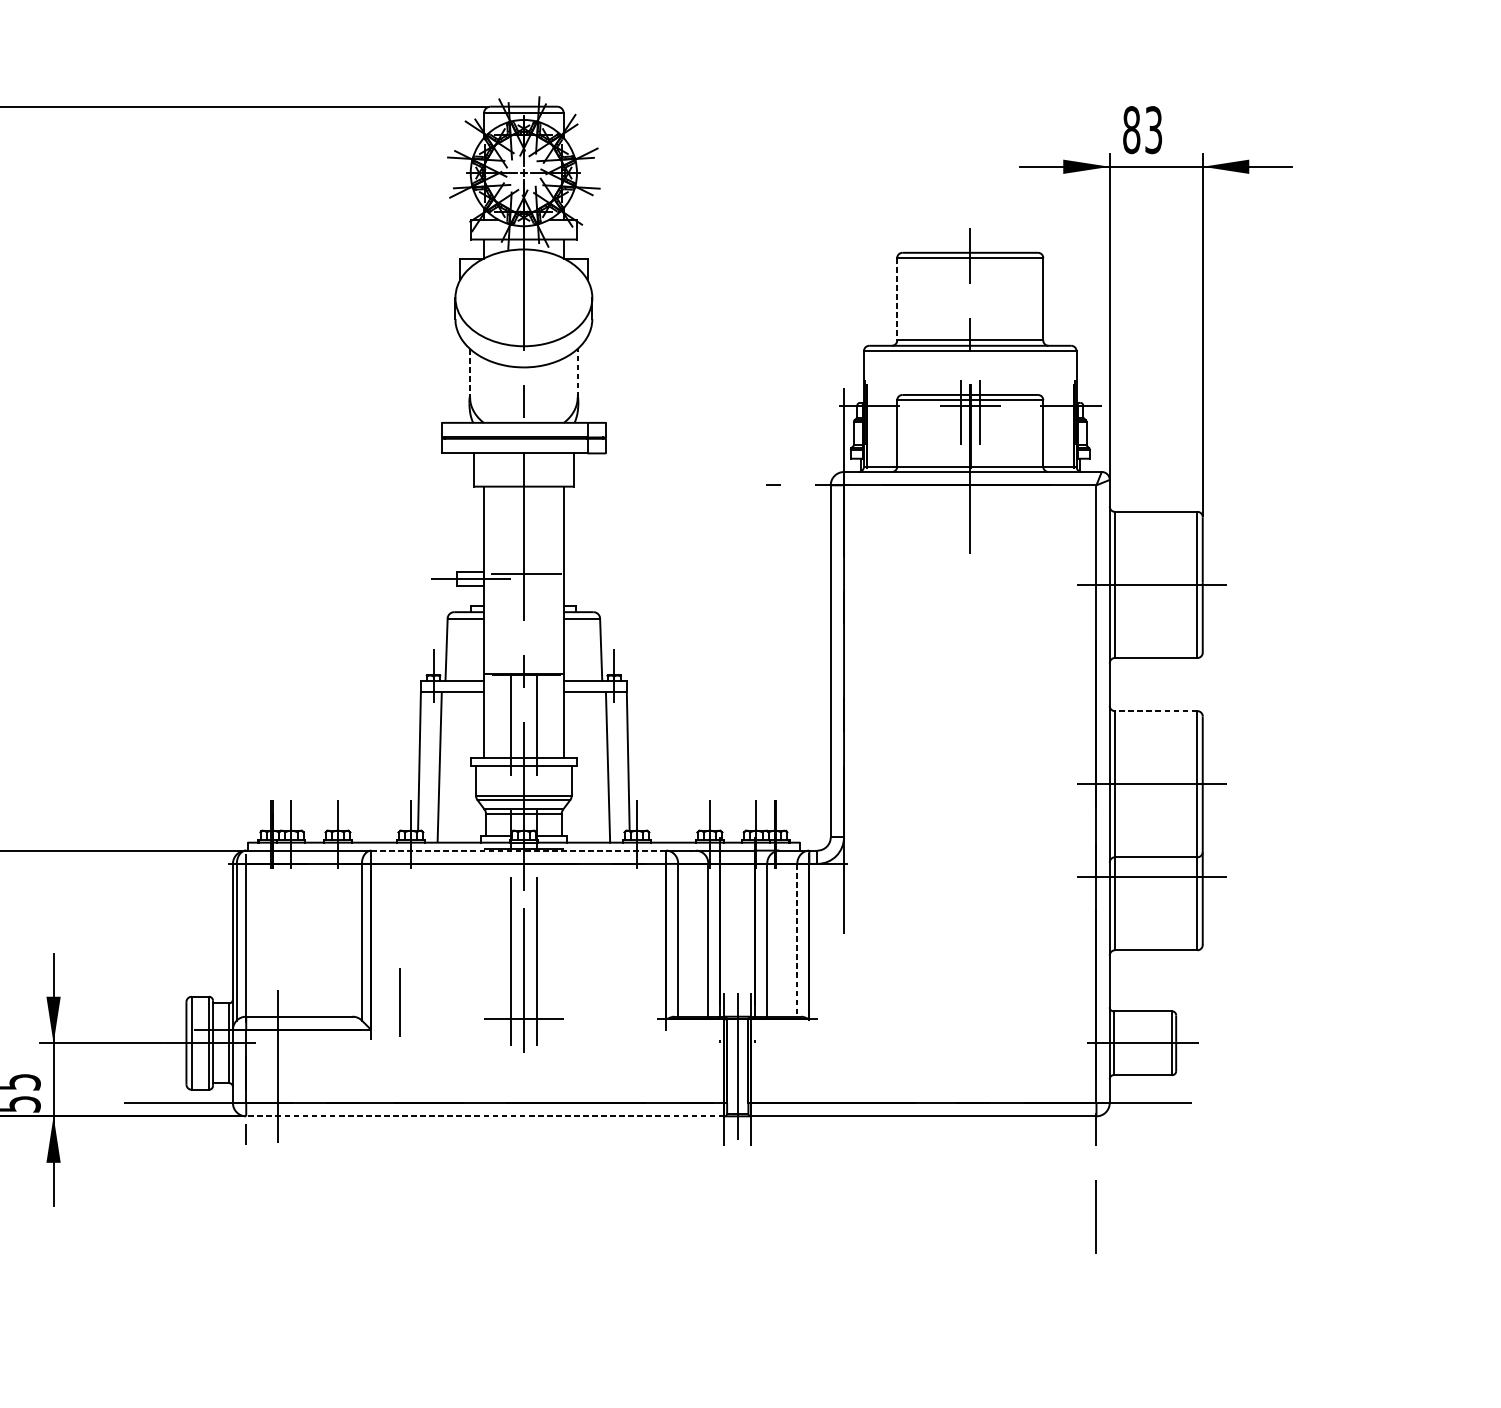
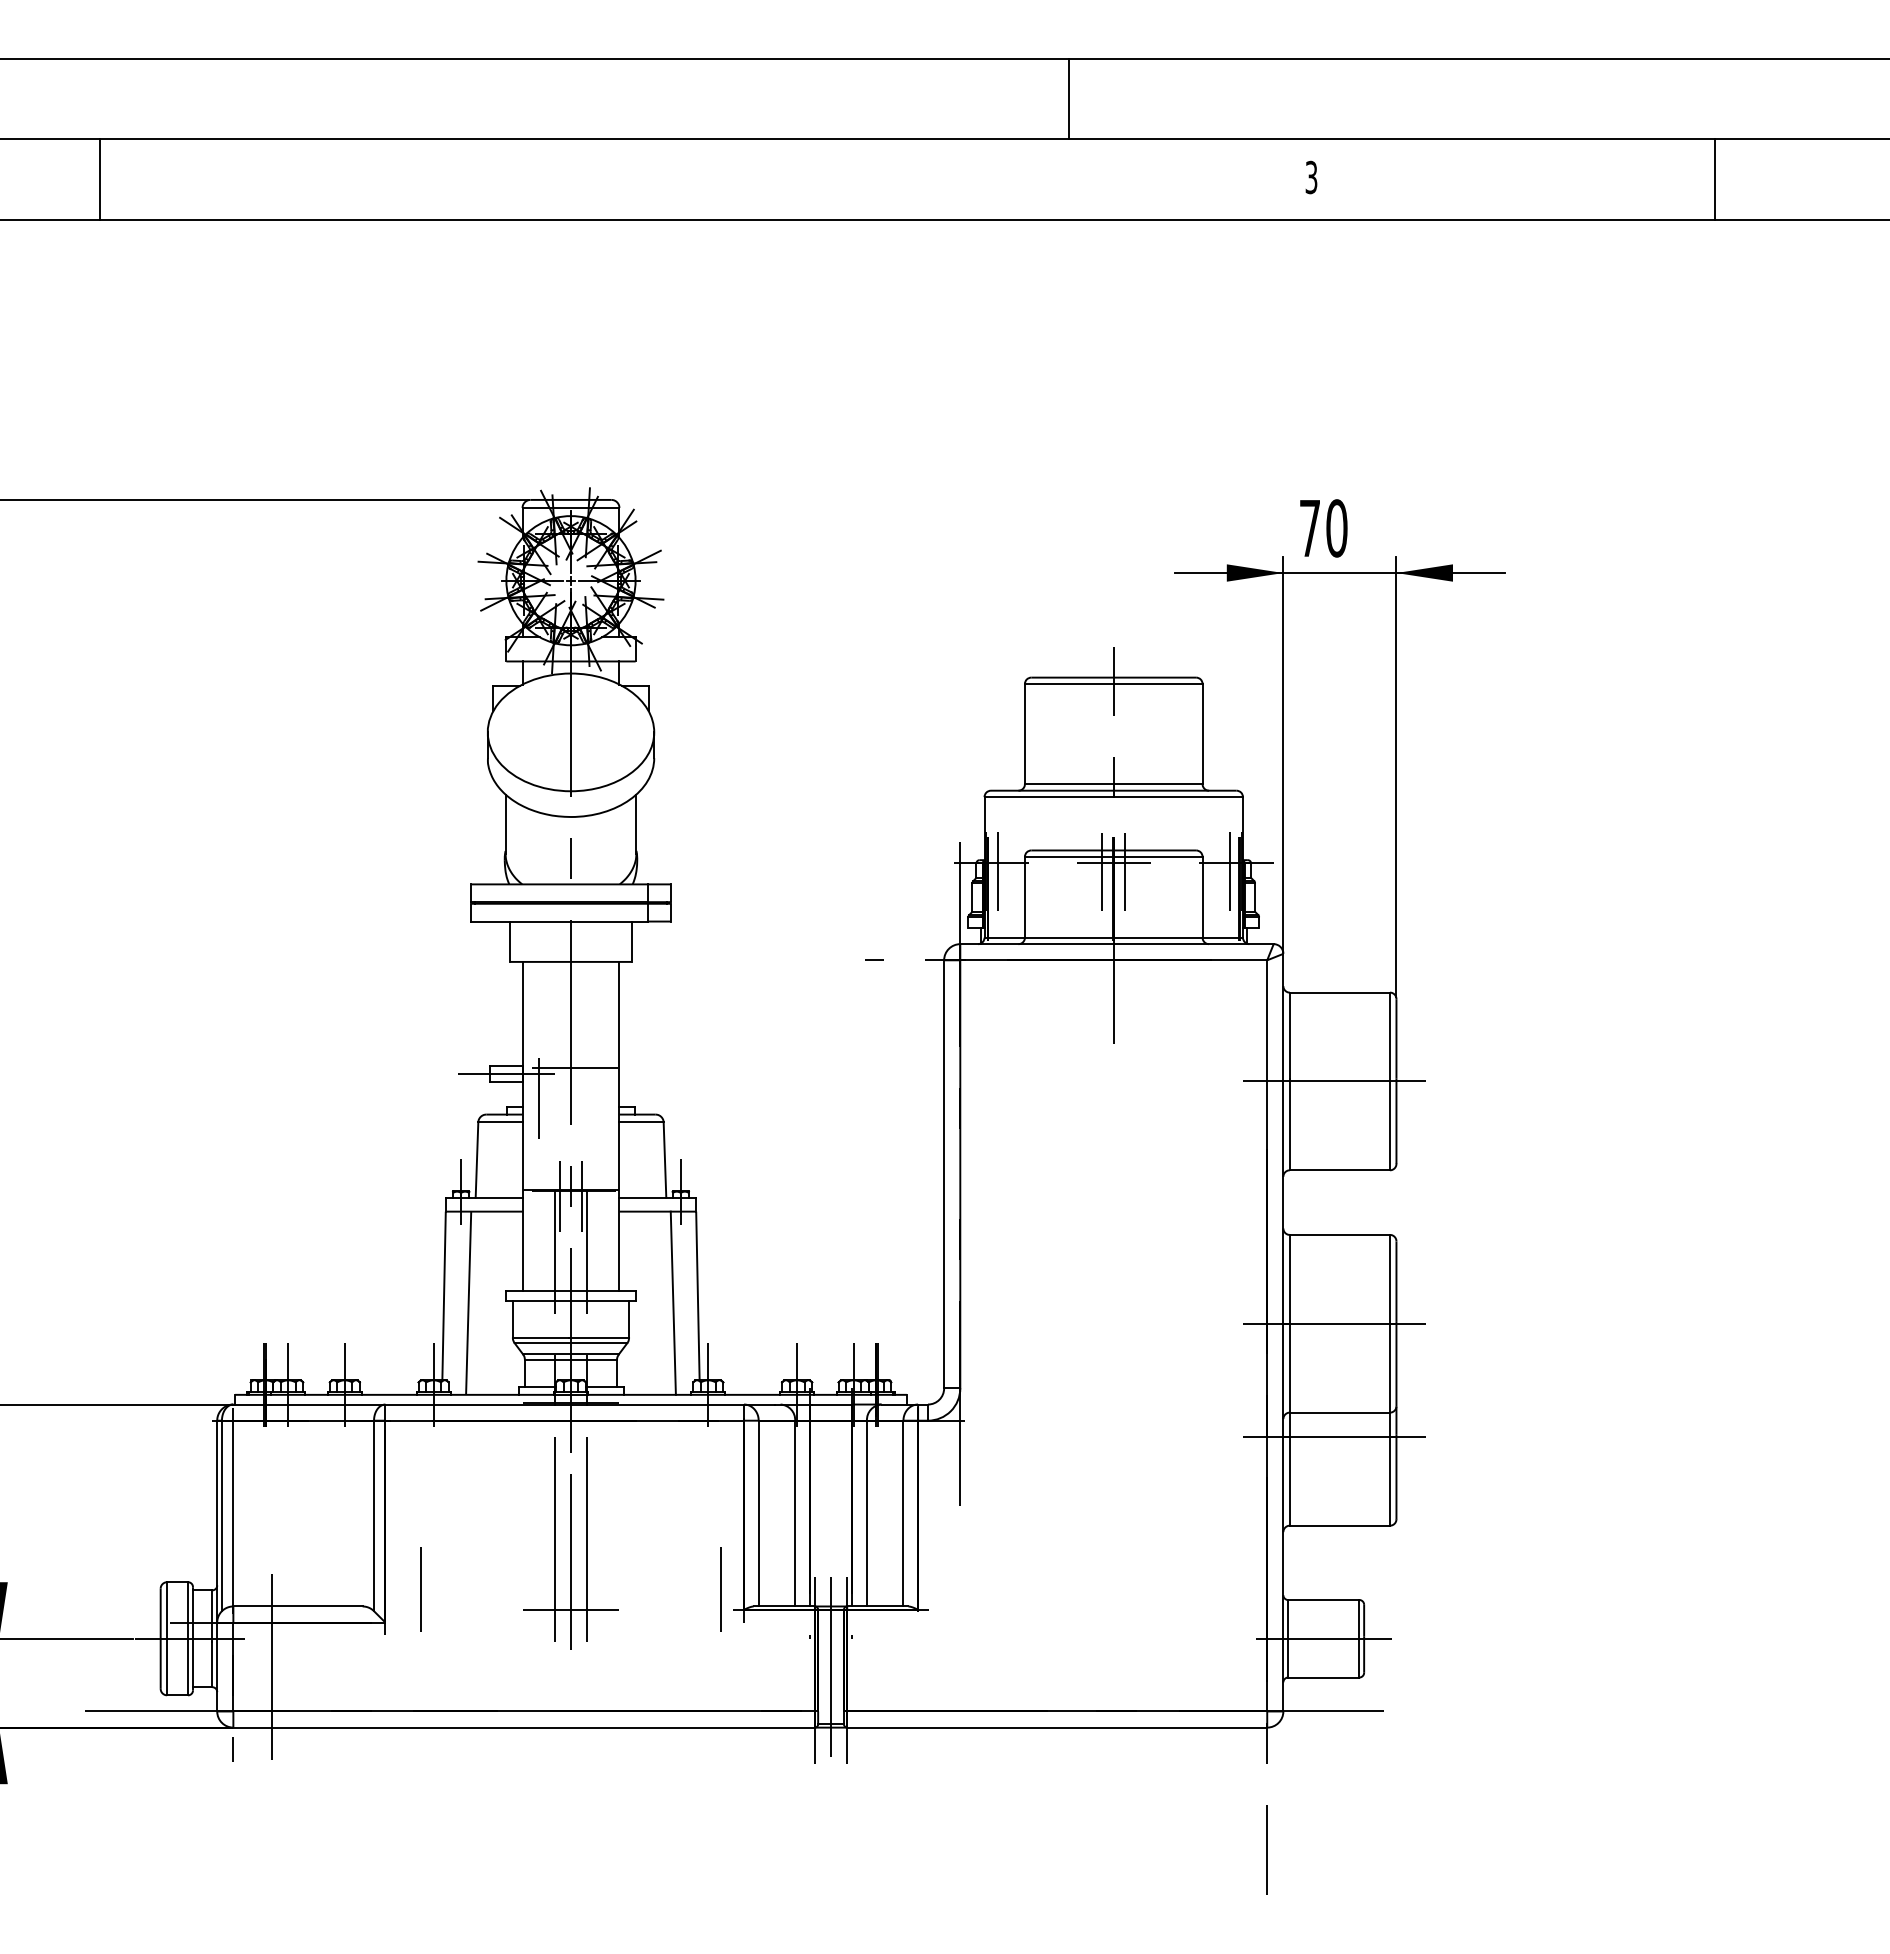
text: (1142, 130) -> (1323, 528), 83 -> 70
line: (896, 299) -> (1024, 734), dashed -> solid
line: (470, 373) -> (505, 824), dashed -> solid
line: (577, 373) -> (636, 824), dashed -> solid
line: (874, 412) -> (997, 871), added
line: (1065, 412) -> (1229, 871), added
line: (497, 598) -> (538, 1098), added
line: (514, 678) -> (559, 1195), added
line: (533, 678) -> (582, 1195), added
line: (1155, 710) -> (1339, 1234), dashed -> solid
line: (518, 850) -> (564, 1404), dashed -> solid
line: (797, 940) -> (903, 1513), dashed -> solid
line: (647, 1001) -> (721, 1588), added
line: (485, 1116) -> (524, 1727), dashed -> solid

